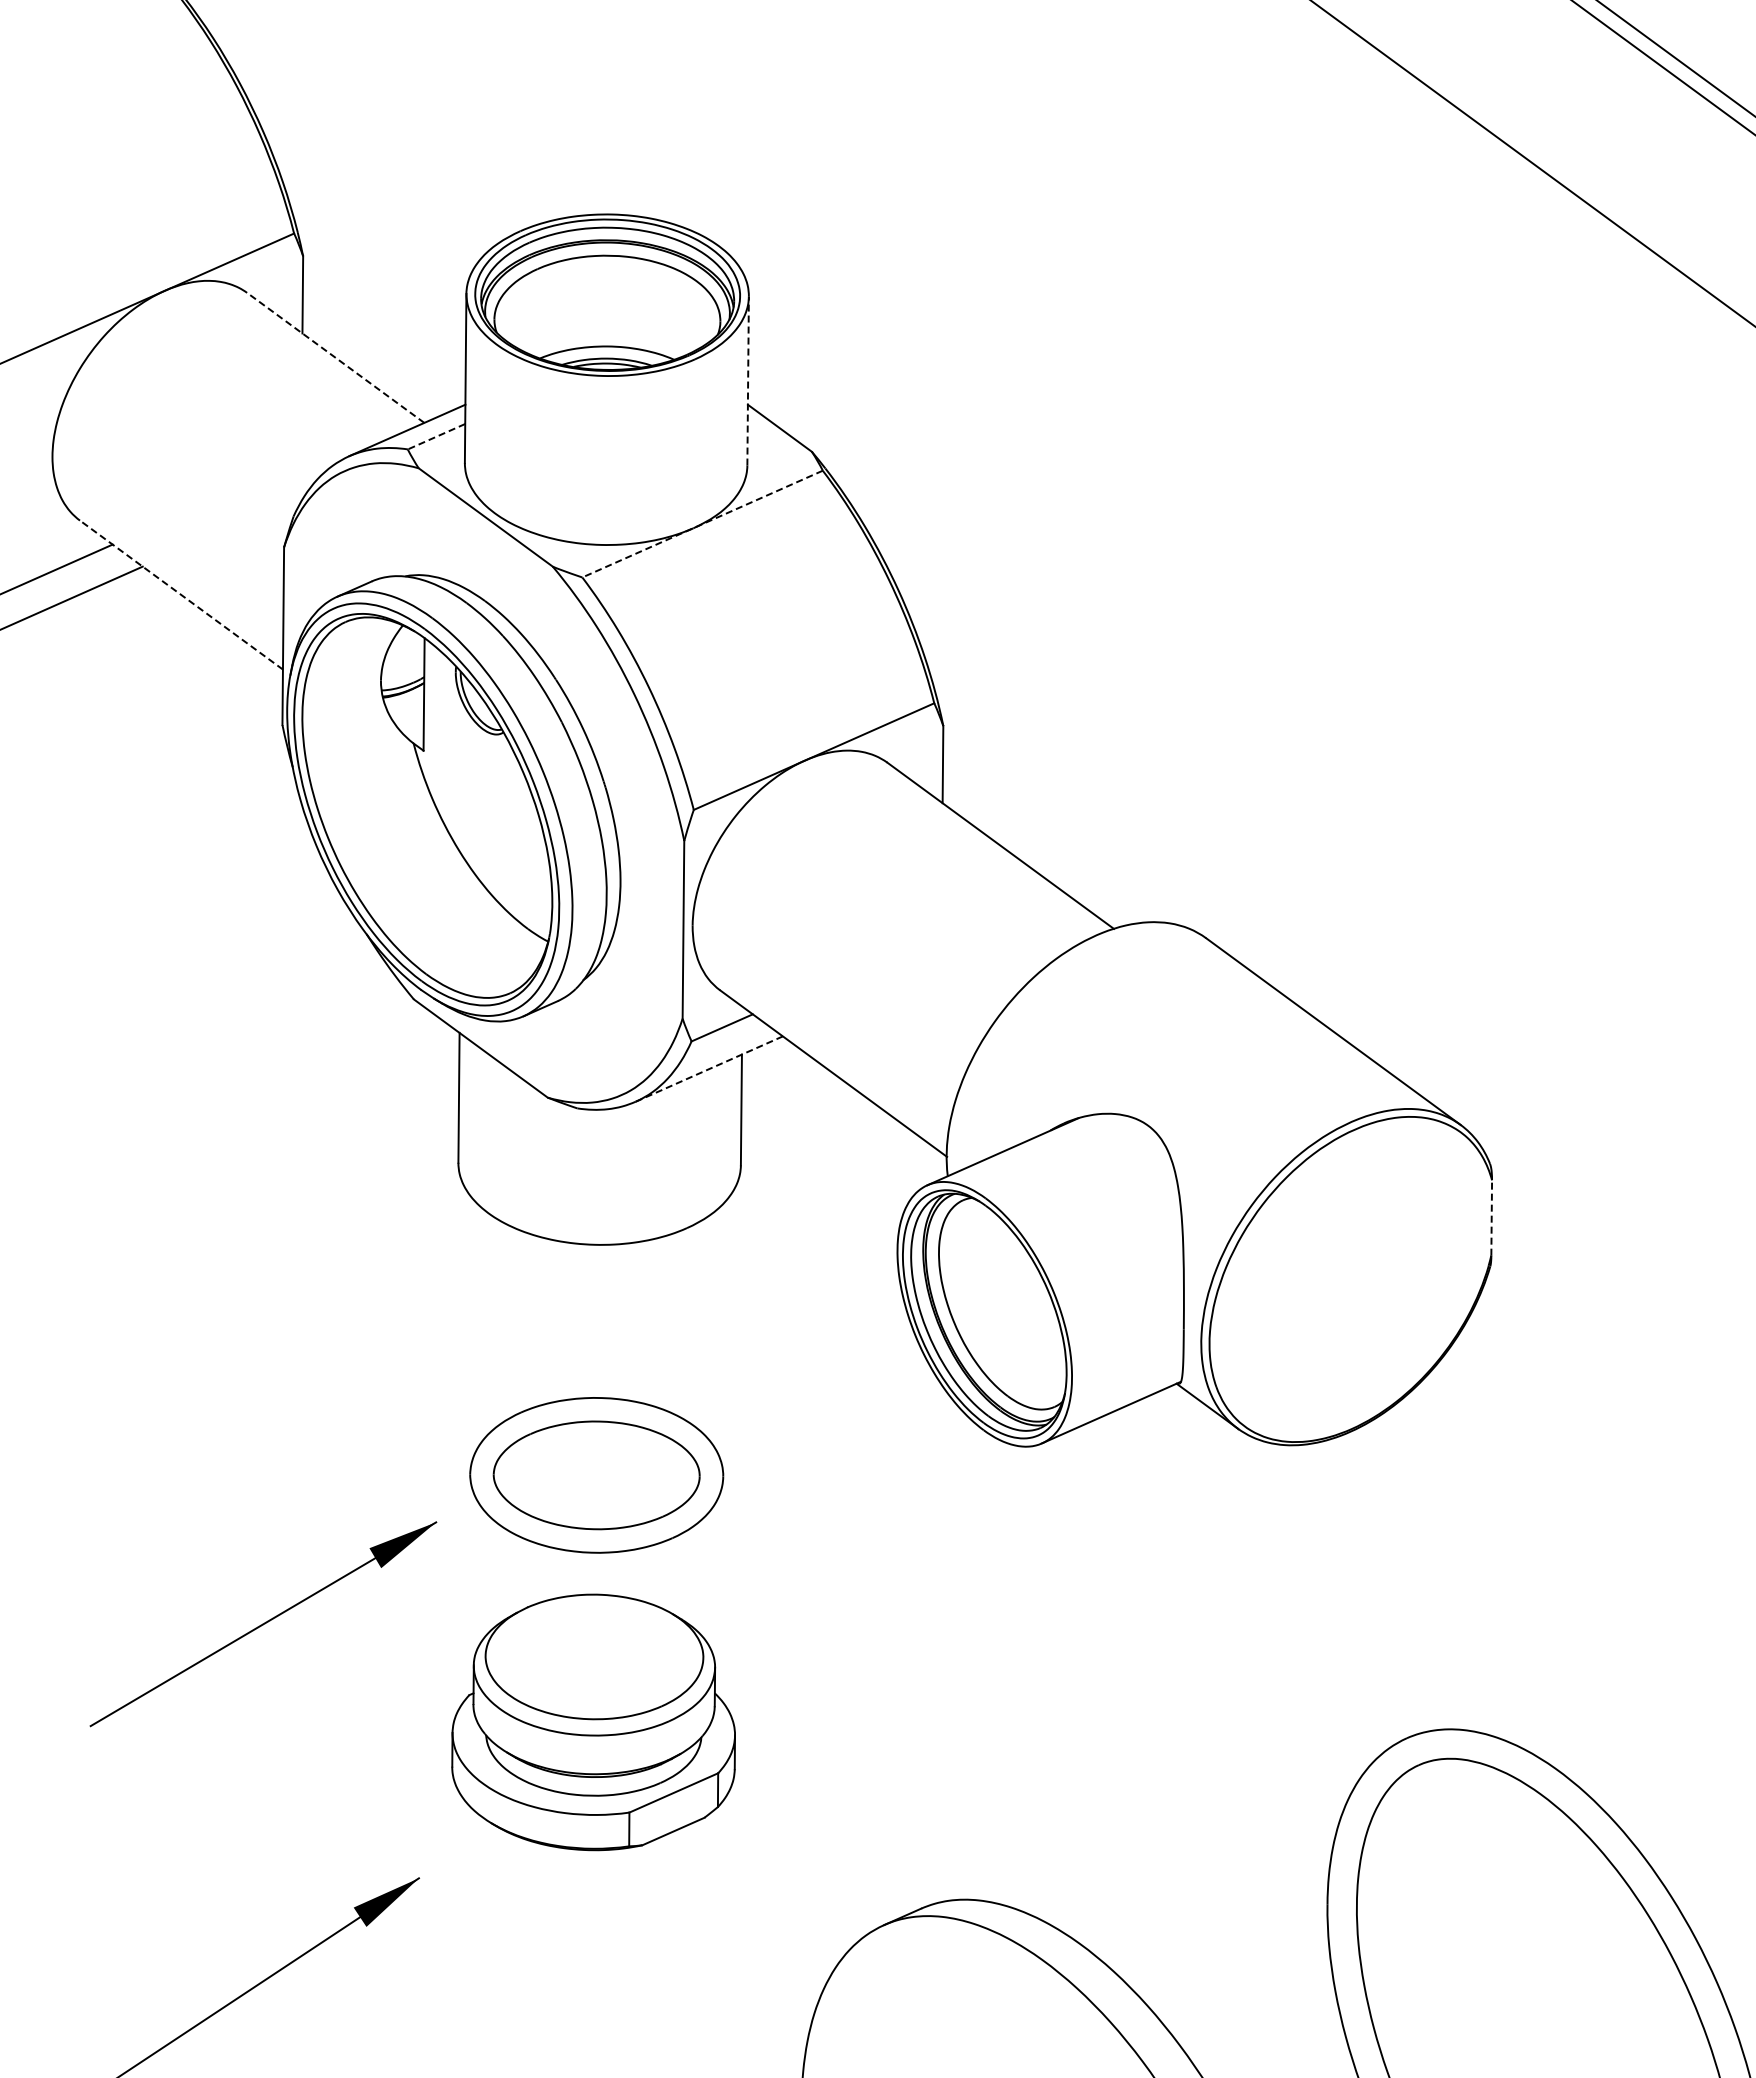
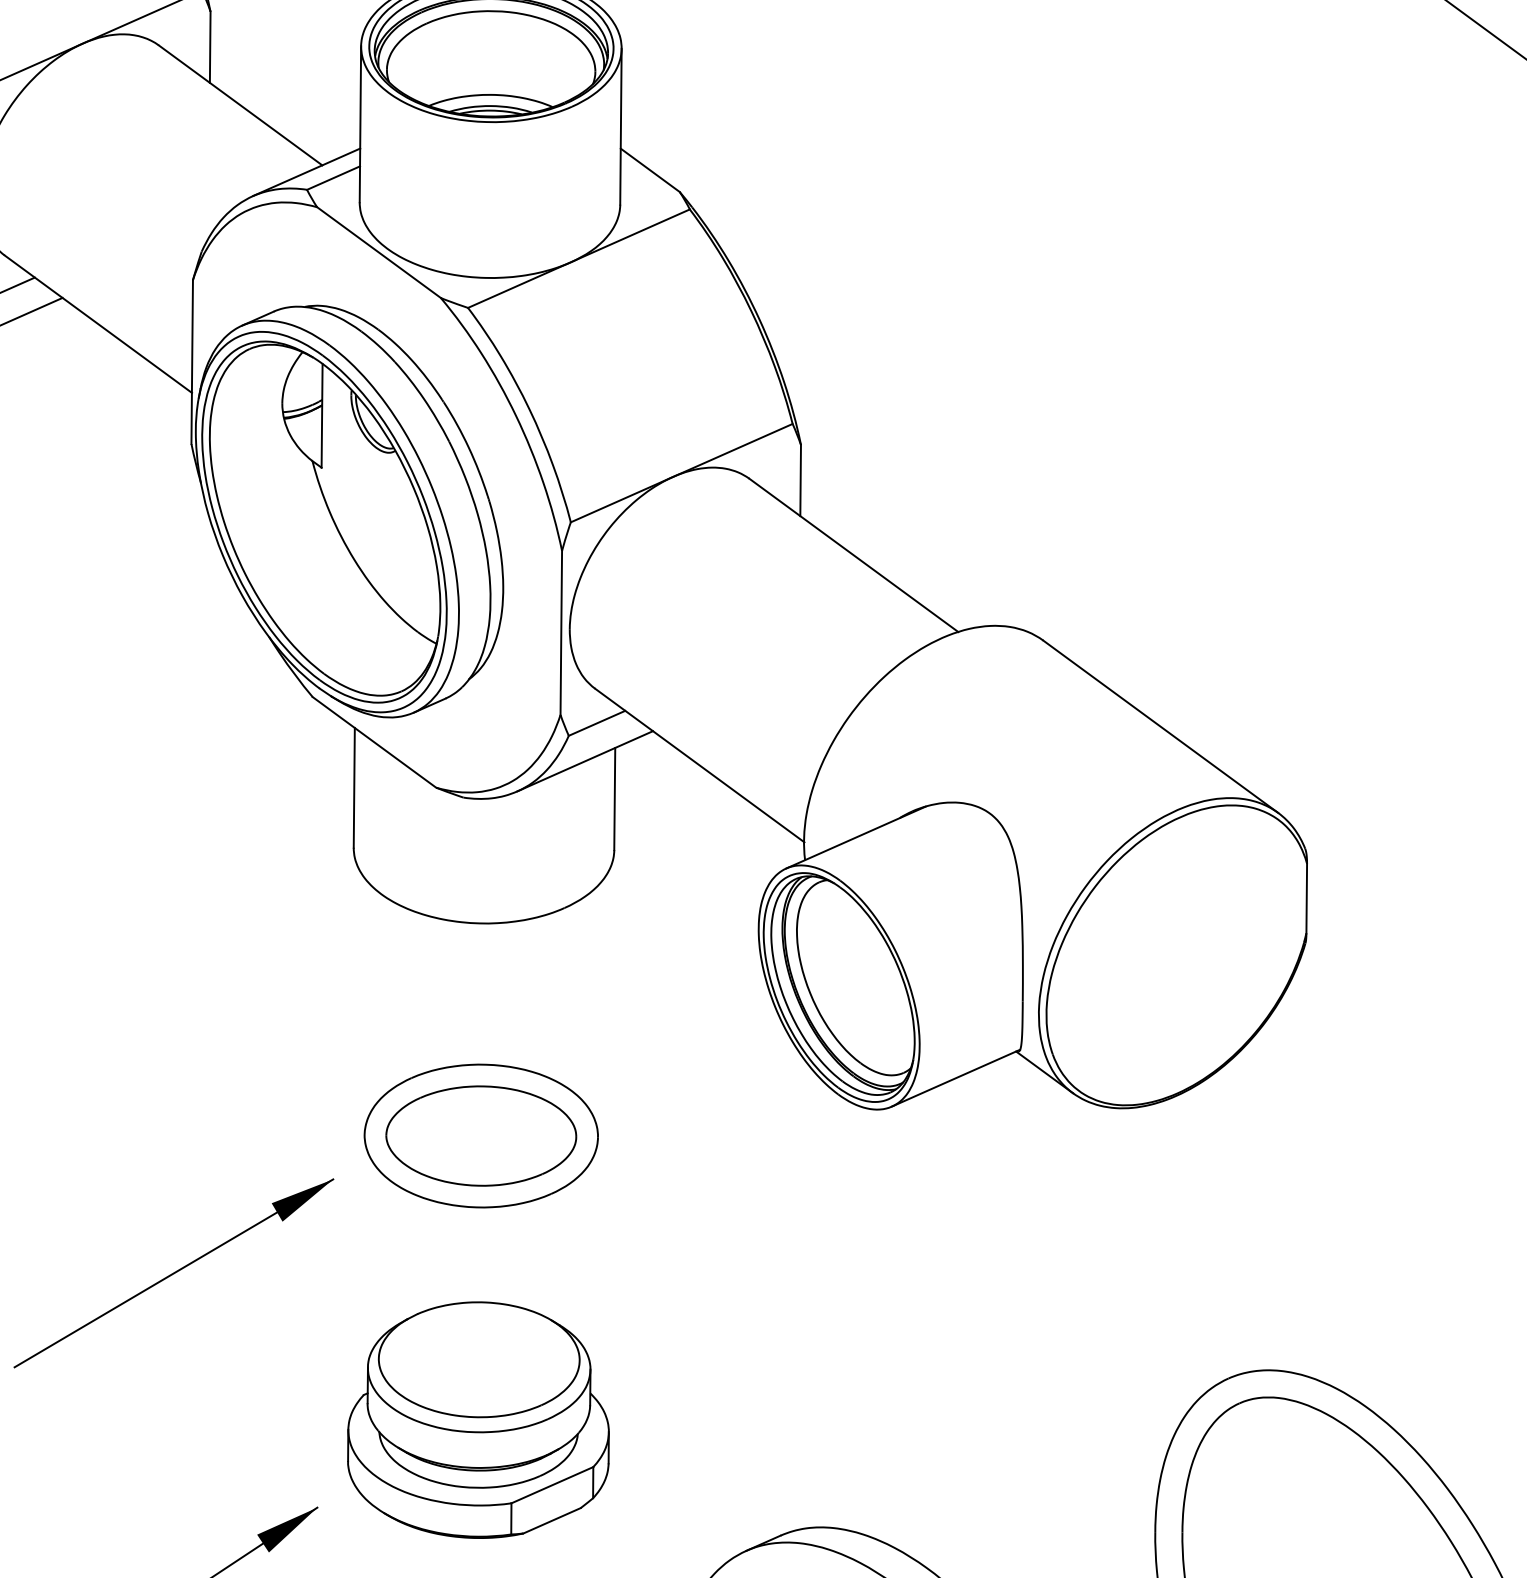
line: (335, 357) -> (240, 105), dashed -> solid
line: (748, 381) -> (621, 127), dashed -> solid
line: (436, 436) -> (333, 177), dashed -> solid
line: (702, 524) -> (578, 259), dashed -> solid
line: (181, 595) -> (98, 324), dashed -> solid
line: (708, 1069) -> (584, 761), dashed -> solid
line: (1491, 1217) -> (1306, 898), dashed -> solid
part: (593, 1722) -> (478, 1420), moved

